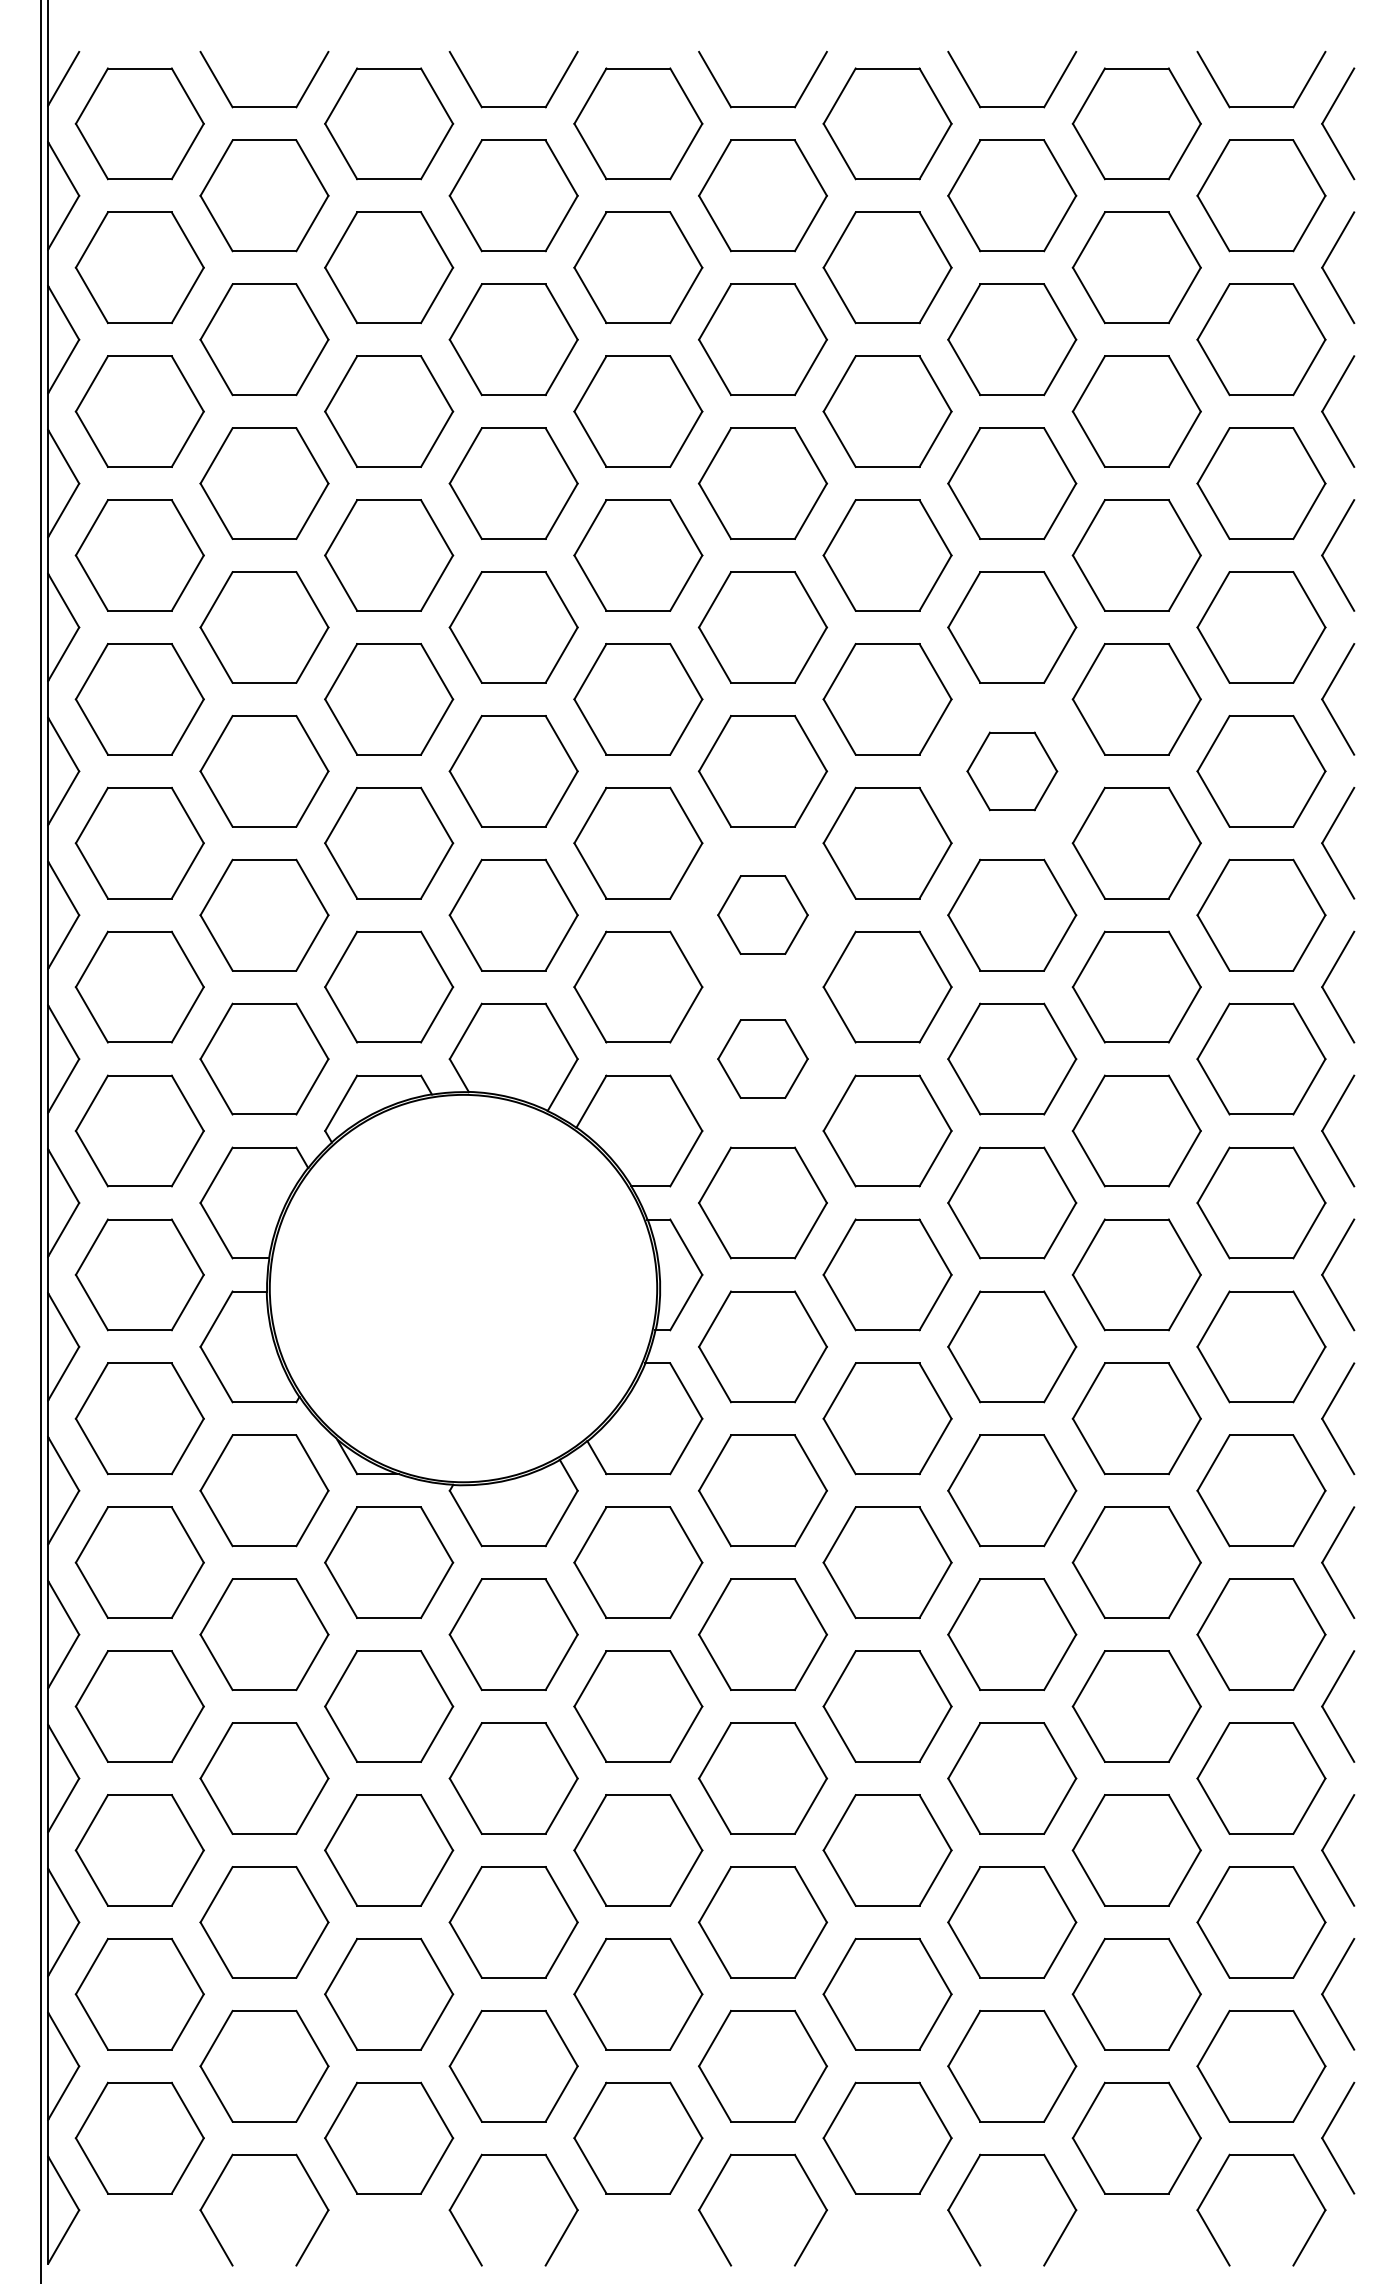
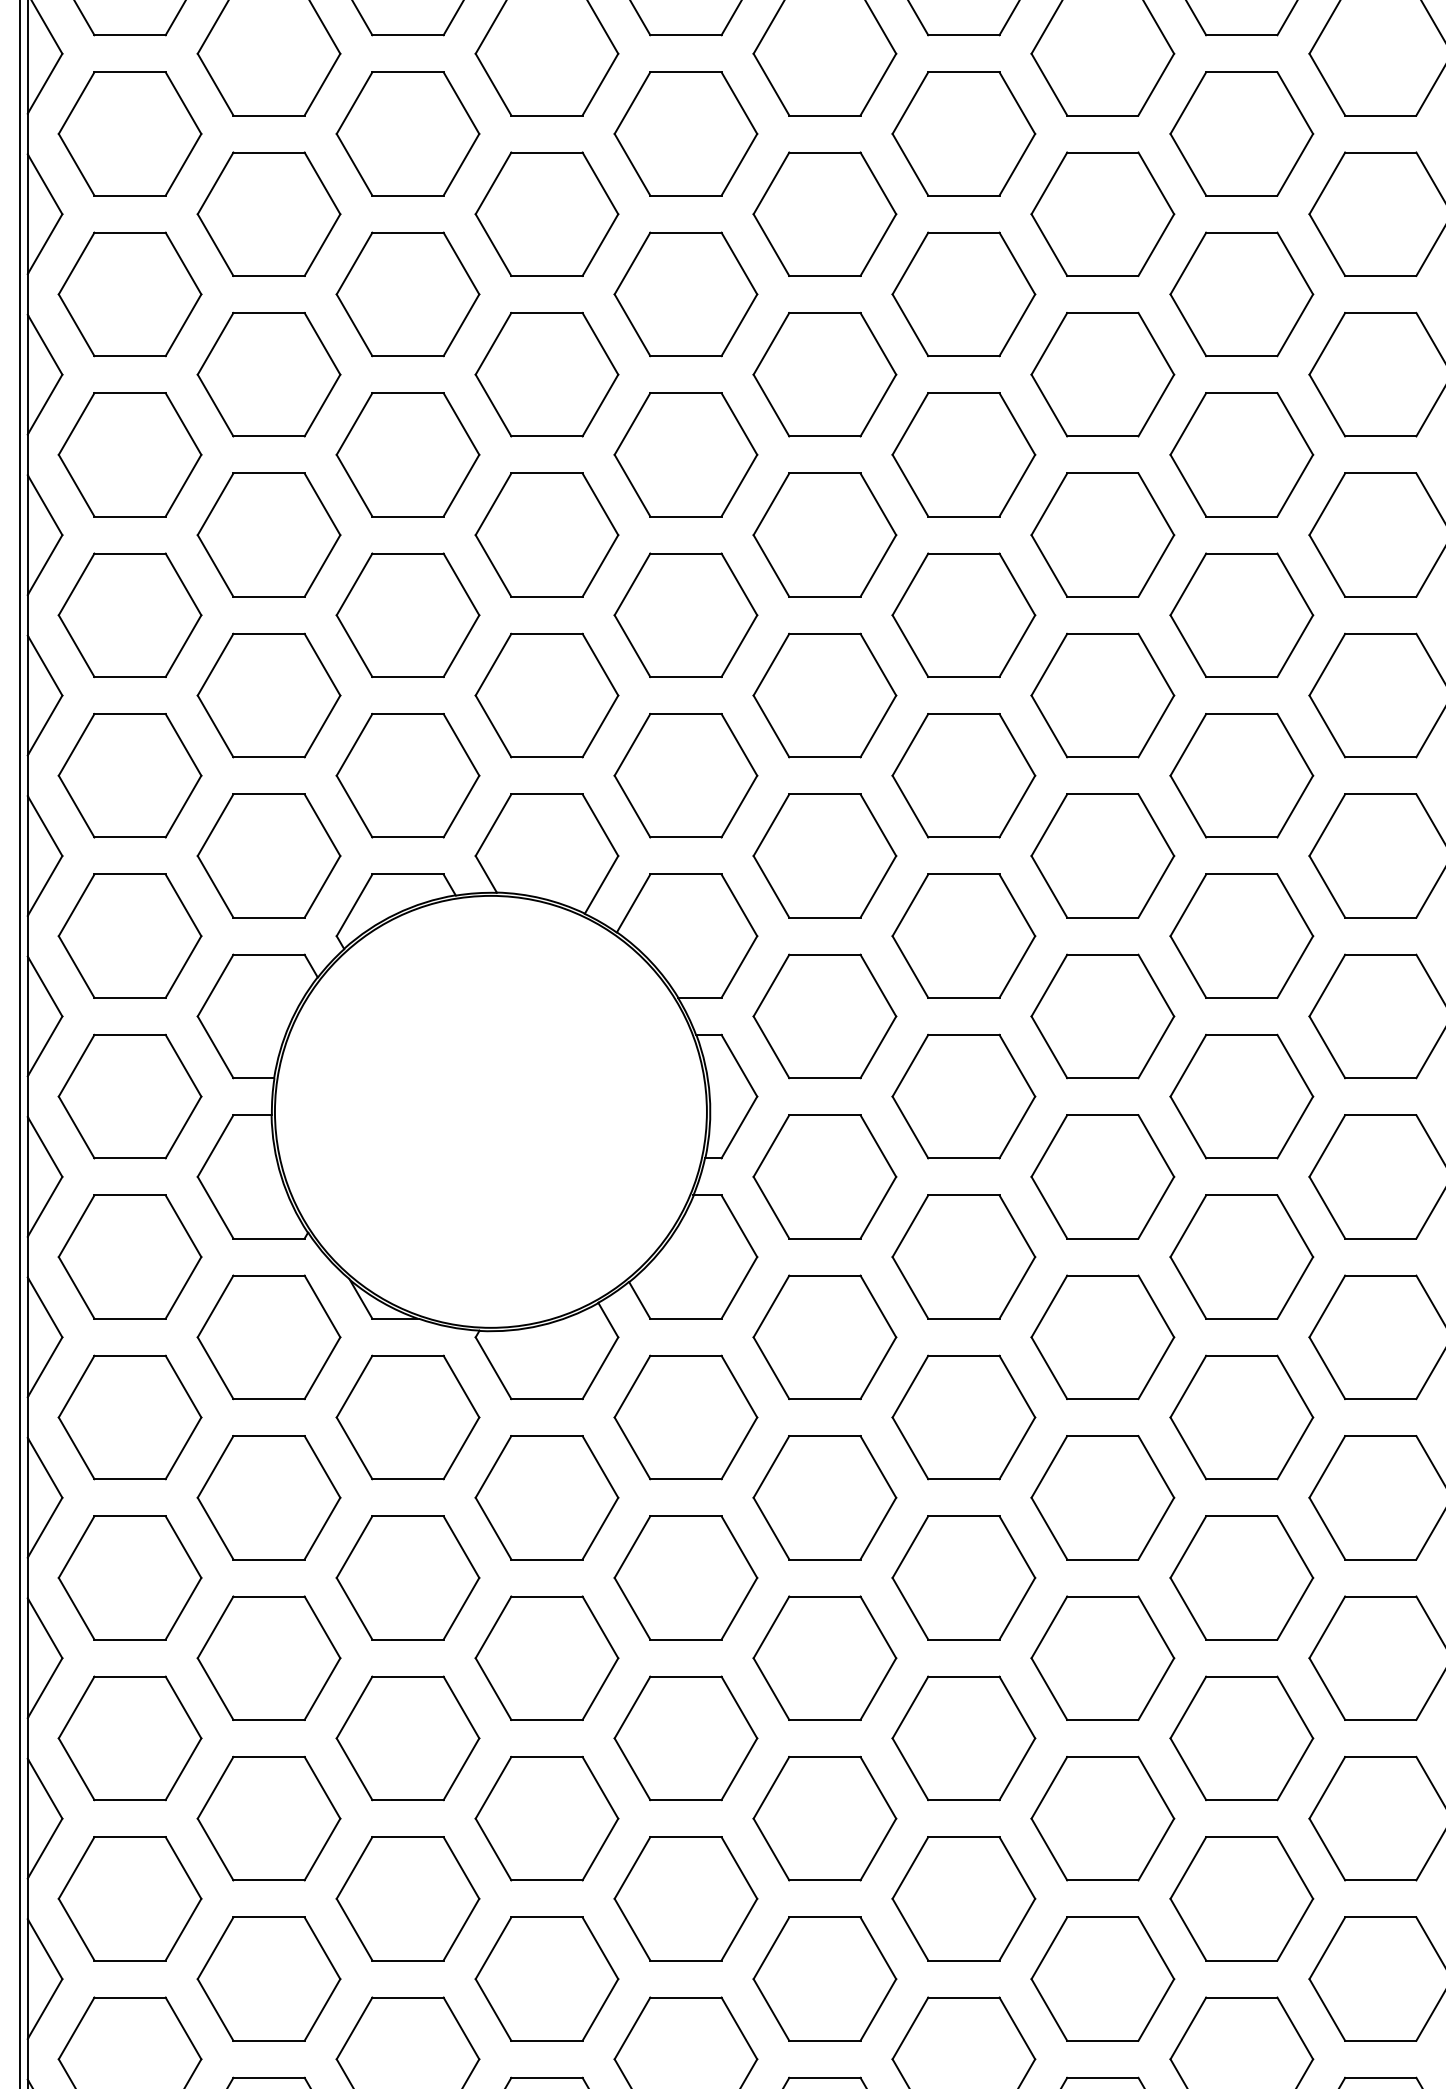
part: (1012, 771) -> (1103, 535), size x1.43
part: (762, 914) -> (824, 694), size x1.43
part: (762, 1058) -> (824, 855), size x1.43

